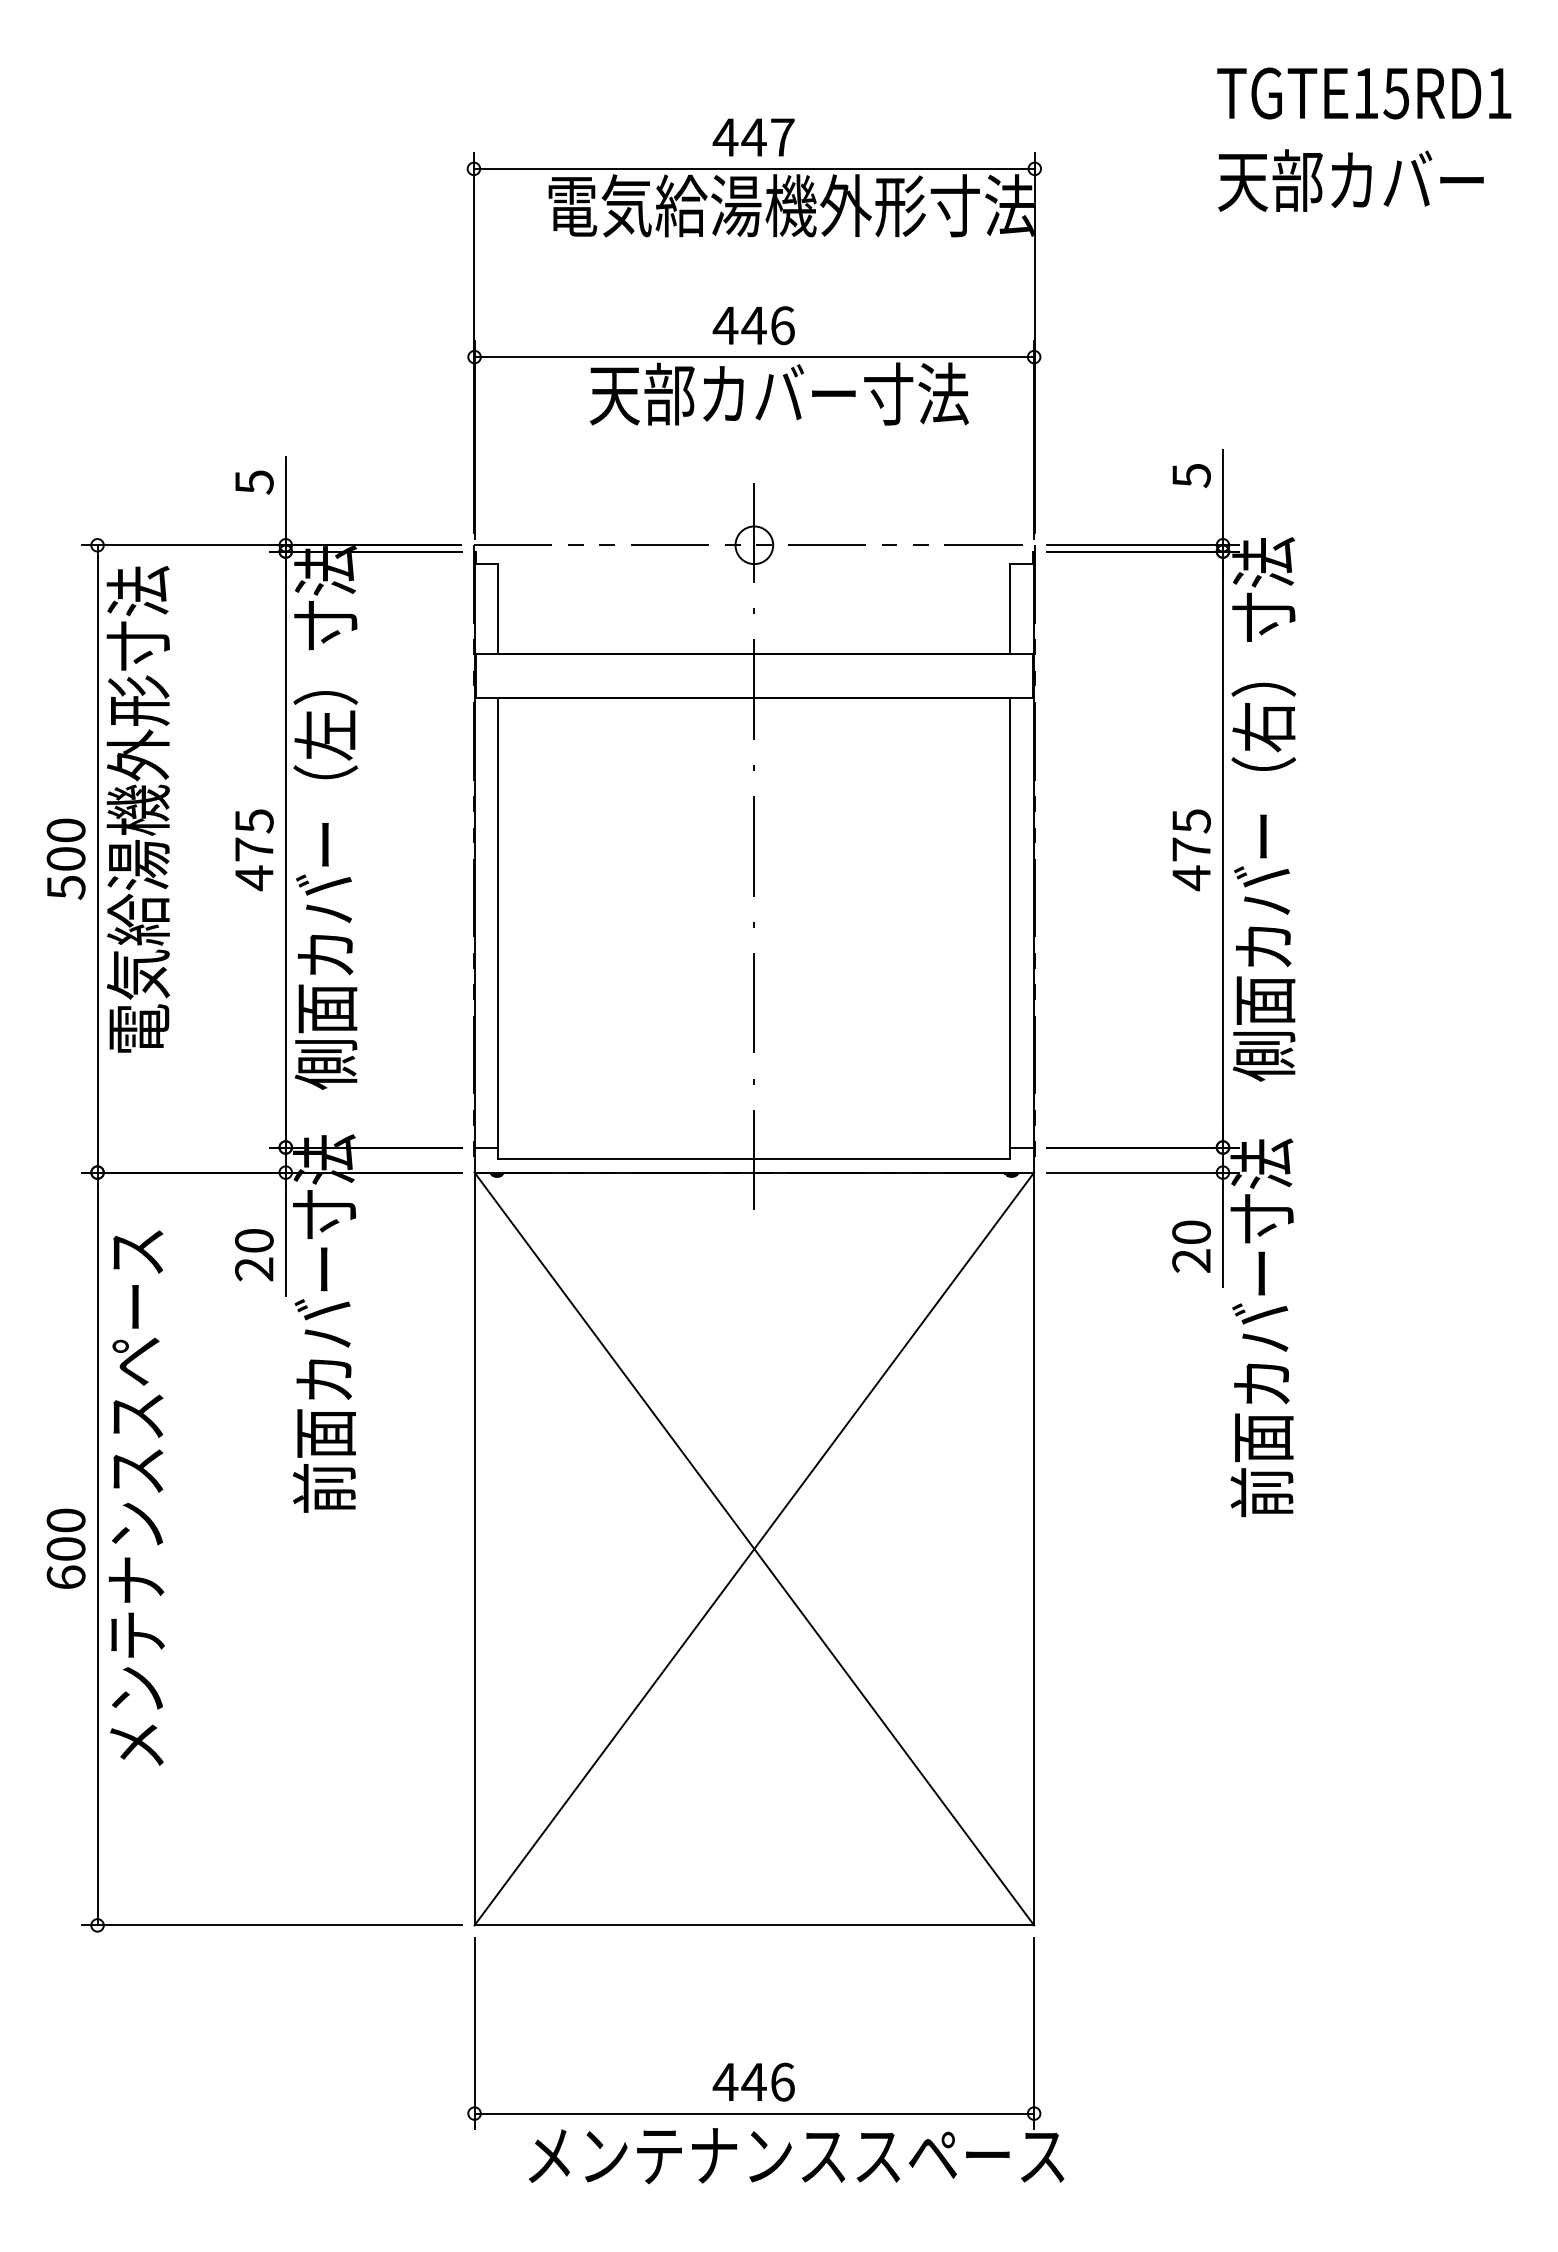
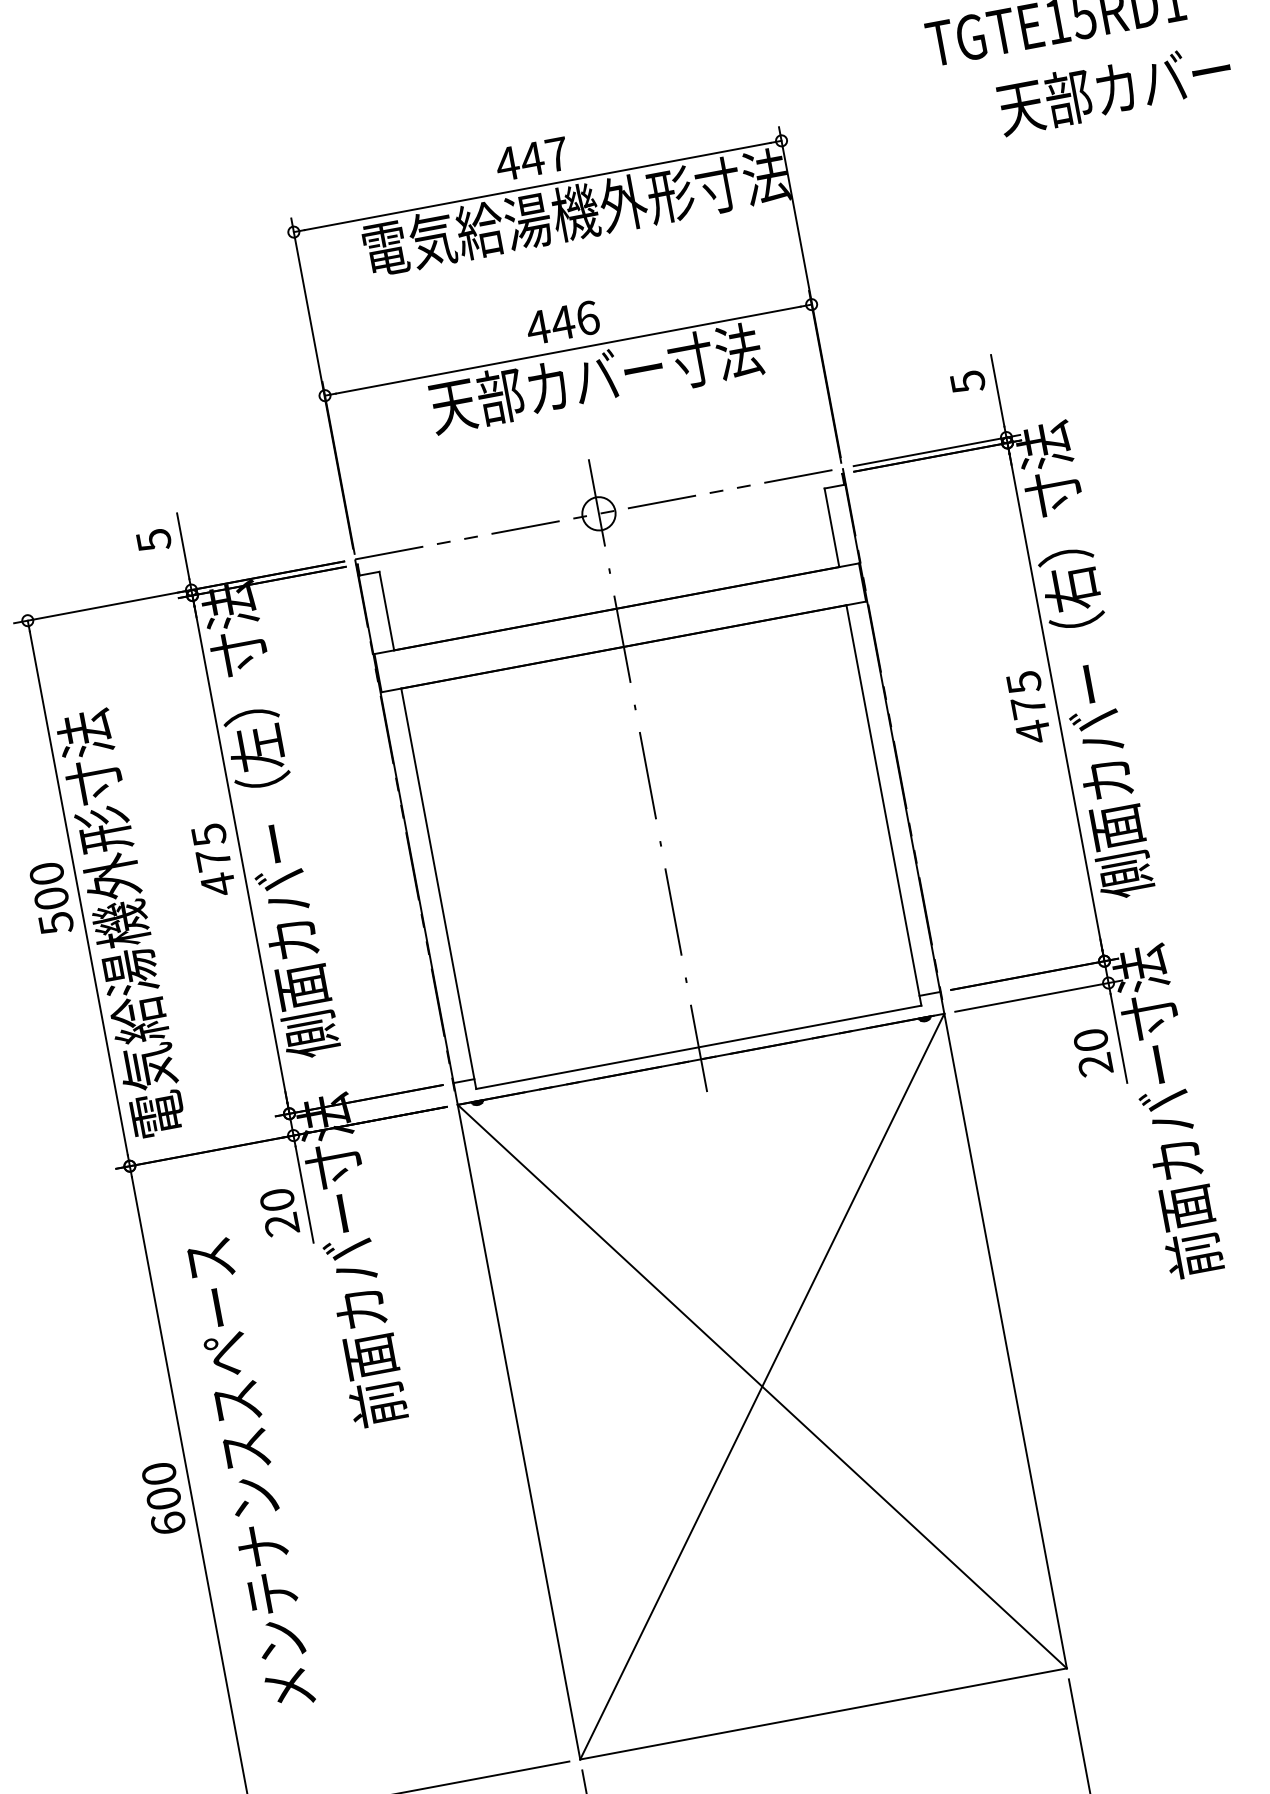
text: (1350, 180) -> (1114, 88), moved
text: (137, 809) -> (120, 923), moved
text: (136, 1497) -> (249, 1473), moved

